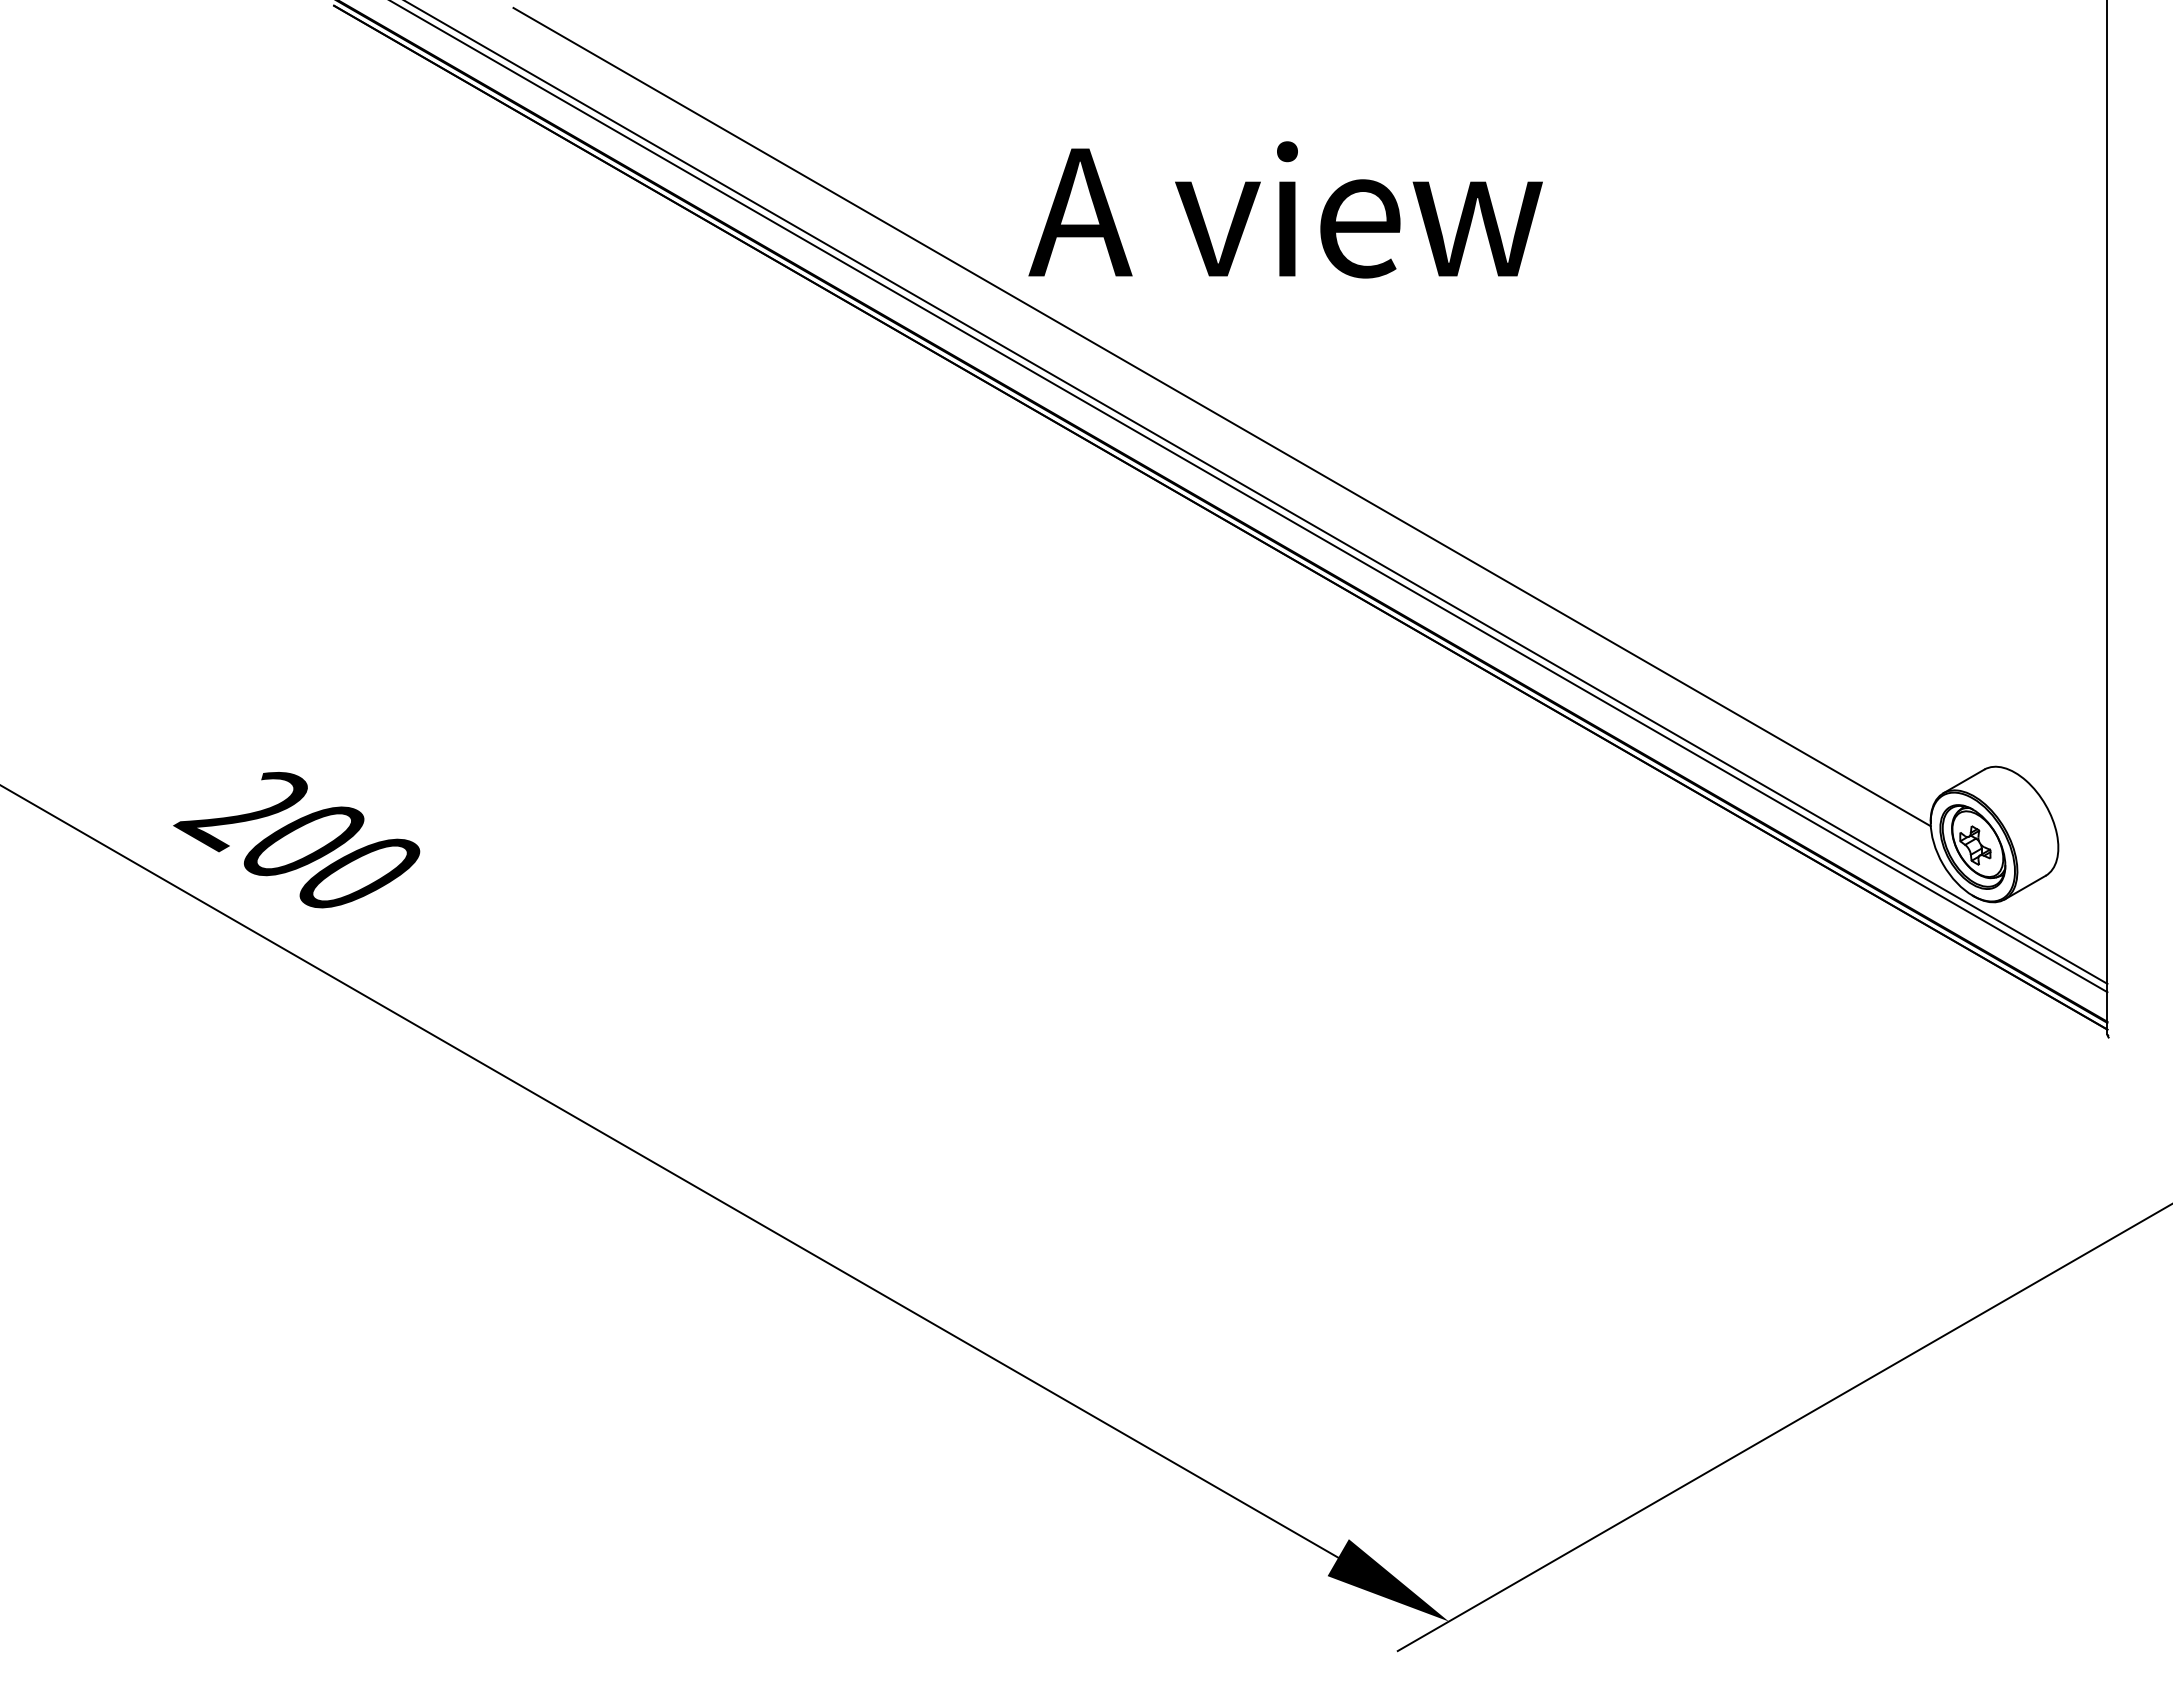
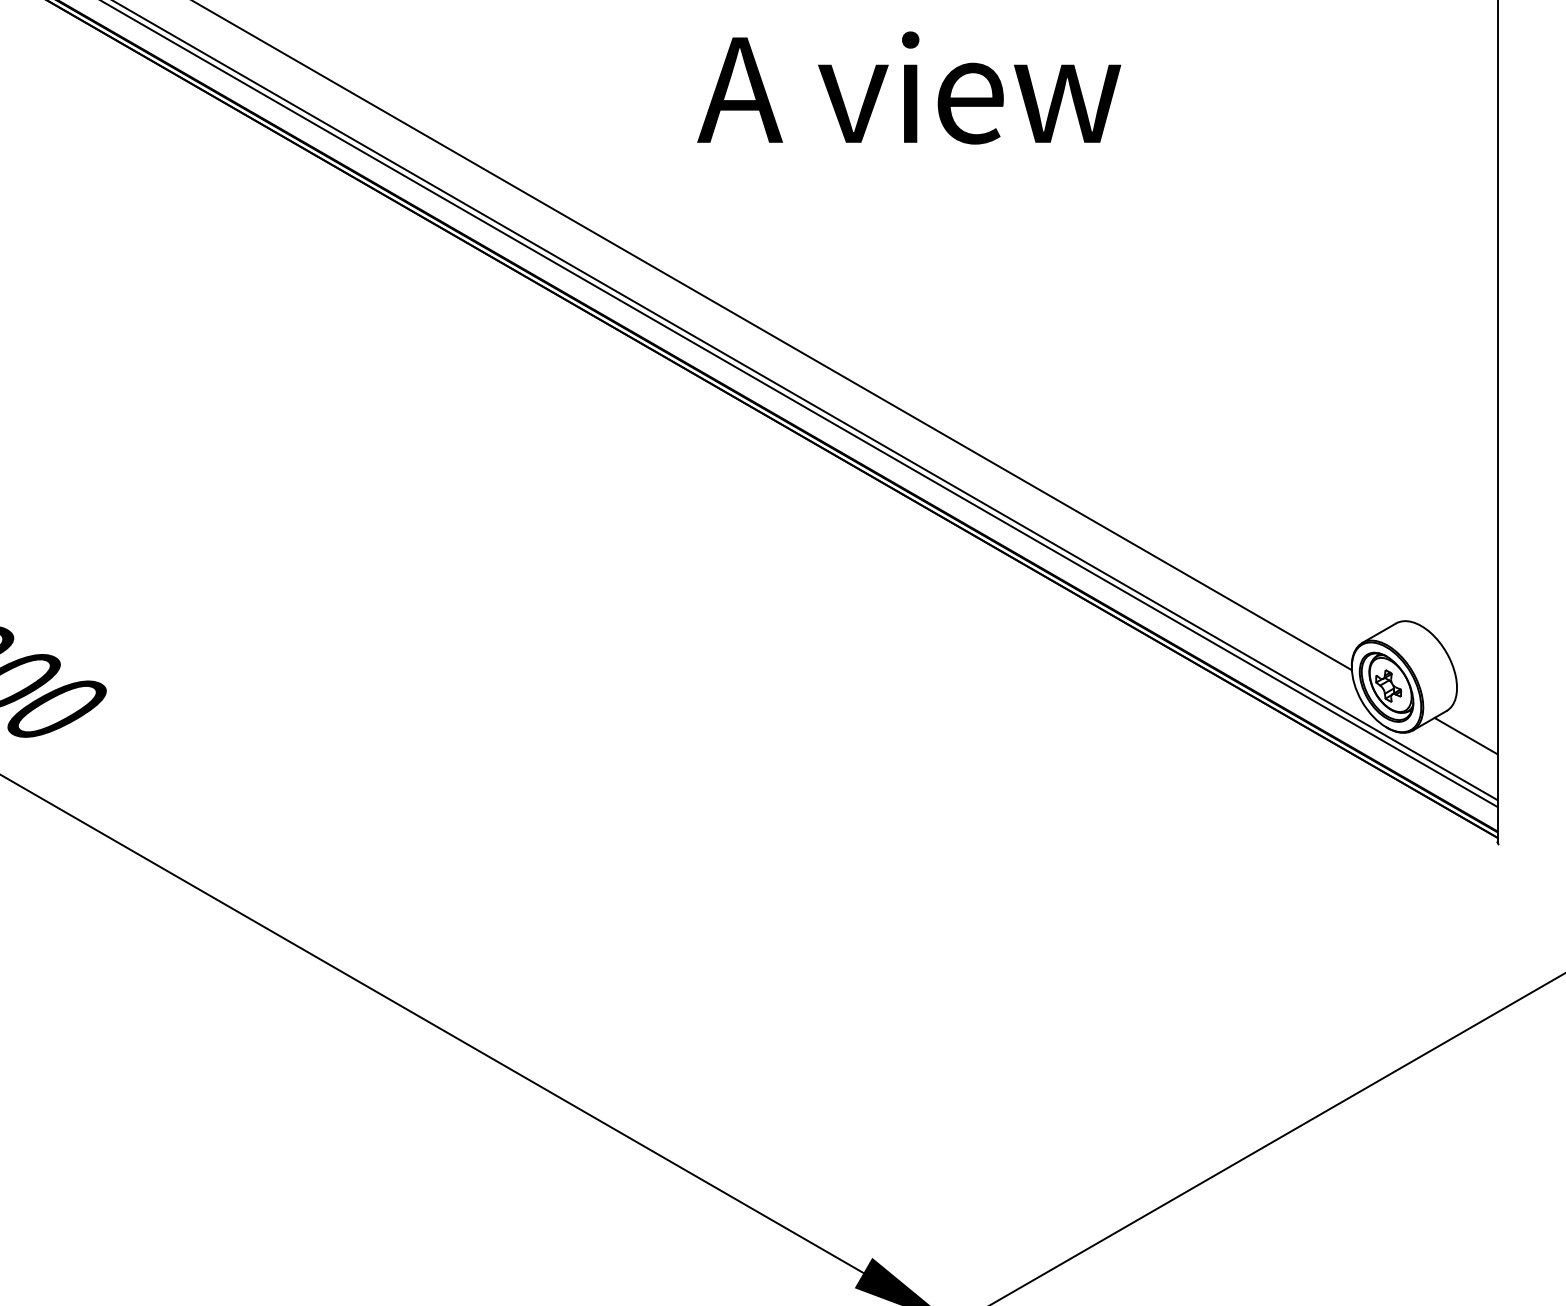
text: (1285, 209) -> (909, 87), moved
line: (2069, 906) -> (1466, 736), added

